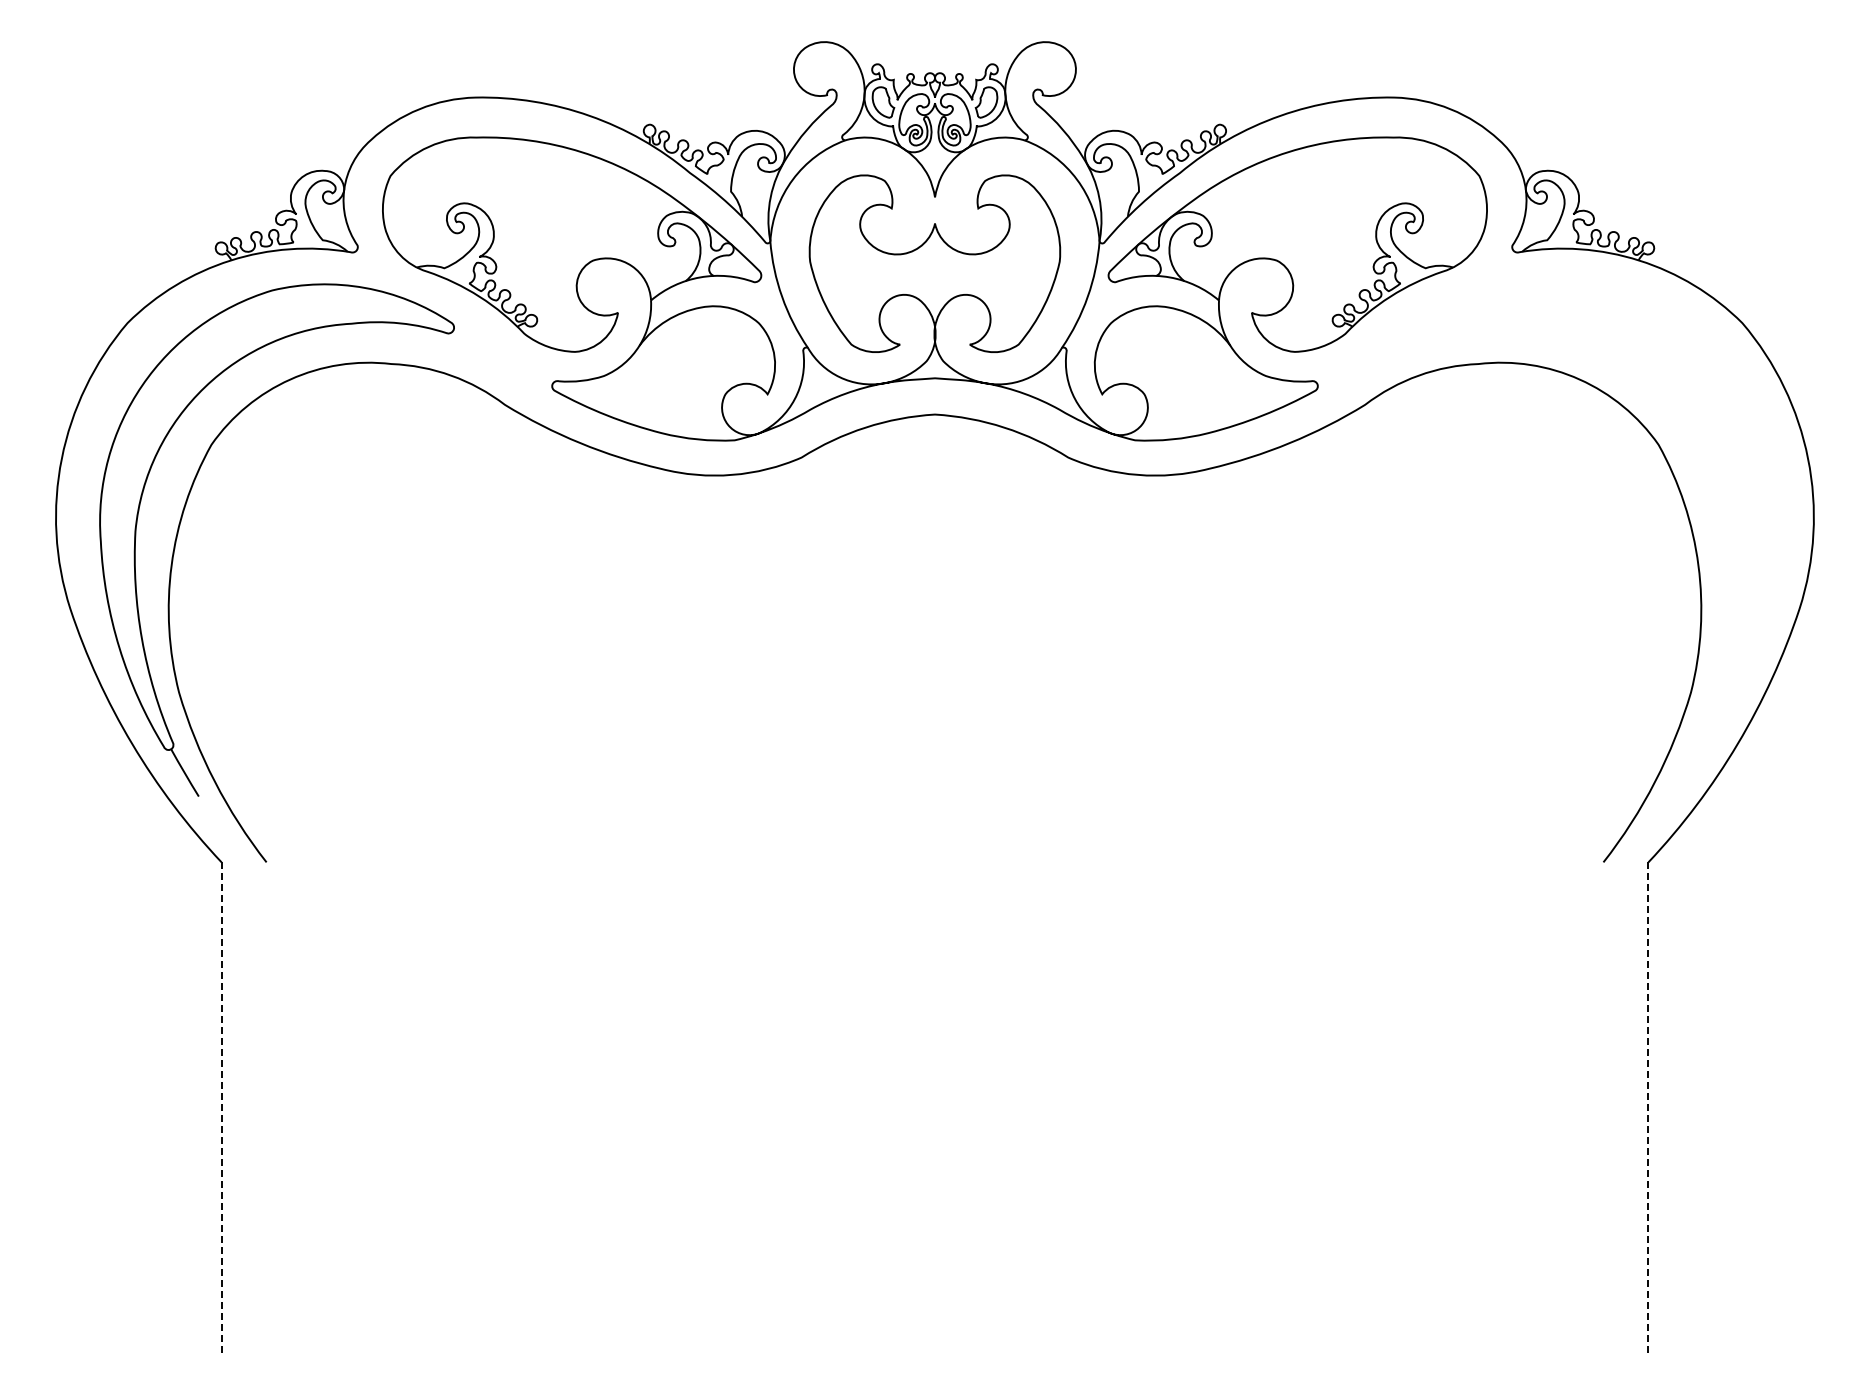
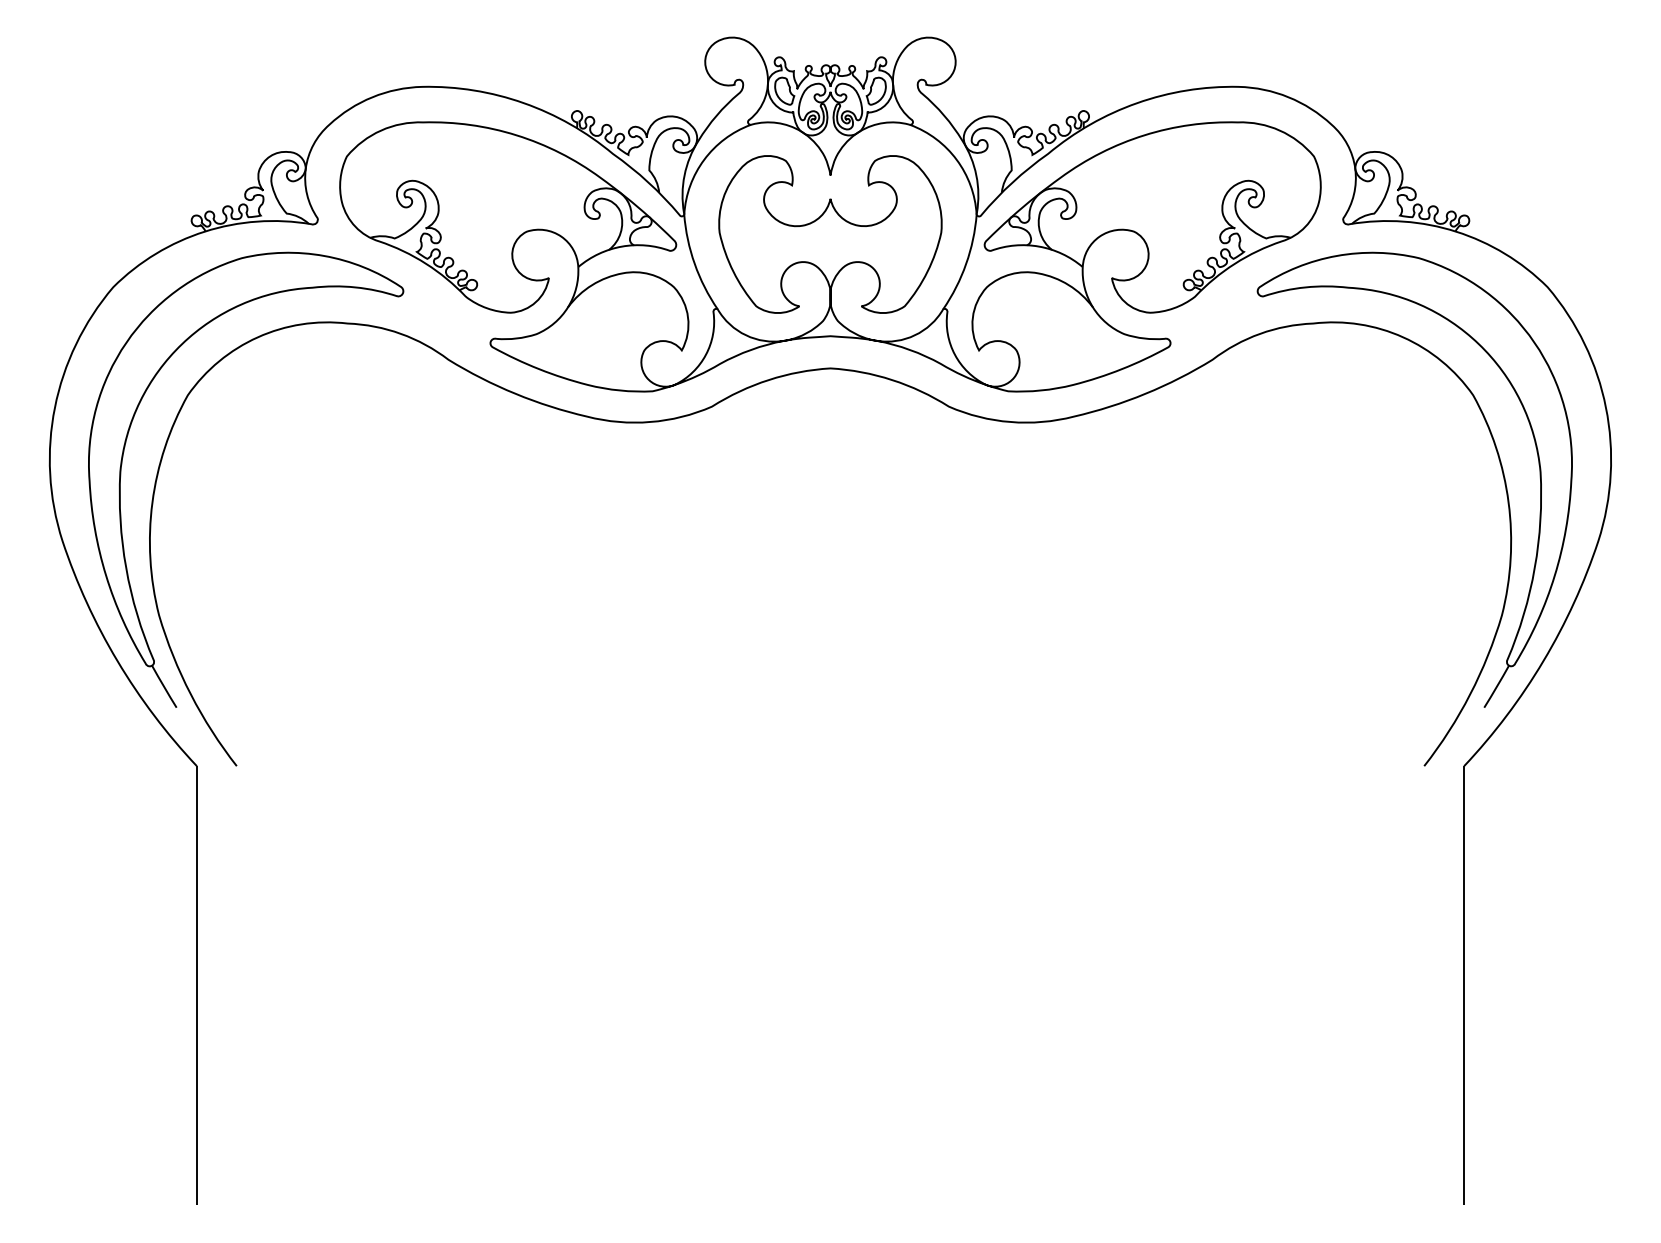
part: (1731, 517) -> (1537, 459), added
line: (221, 1110) -> (196, 986), dashed -> solid
line: (1648, 1110) -> (1464, 986), dashed -> solid

